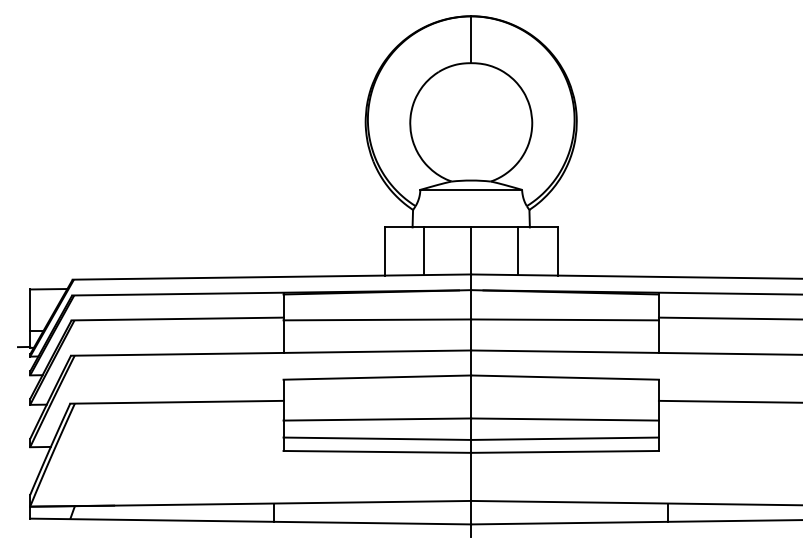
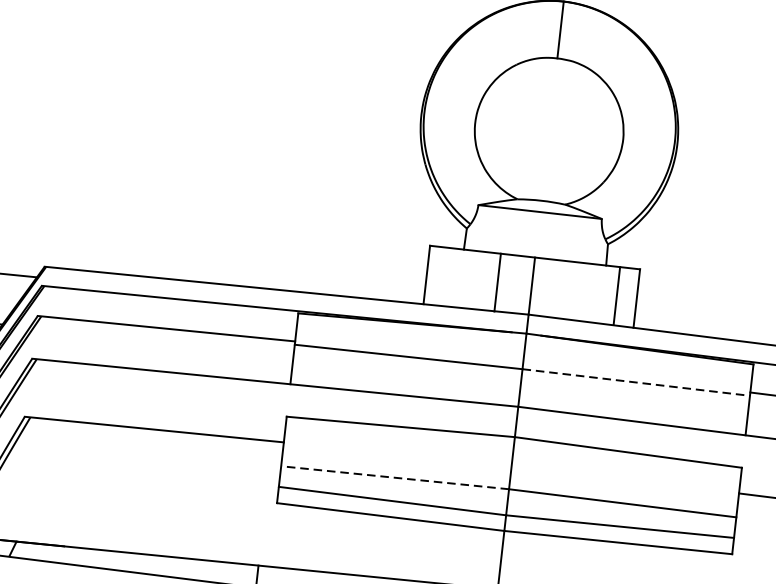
line: (424, 251) -> (498, 283), moved
line: (518, 251) -> (616, 296), moved
line: (565, 319) -> (636, 382), solid -> dashed
line: (377, 419) -> (395, 477), solid -> dashed

